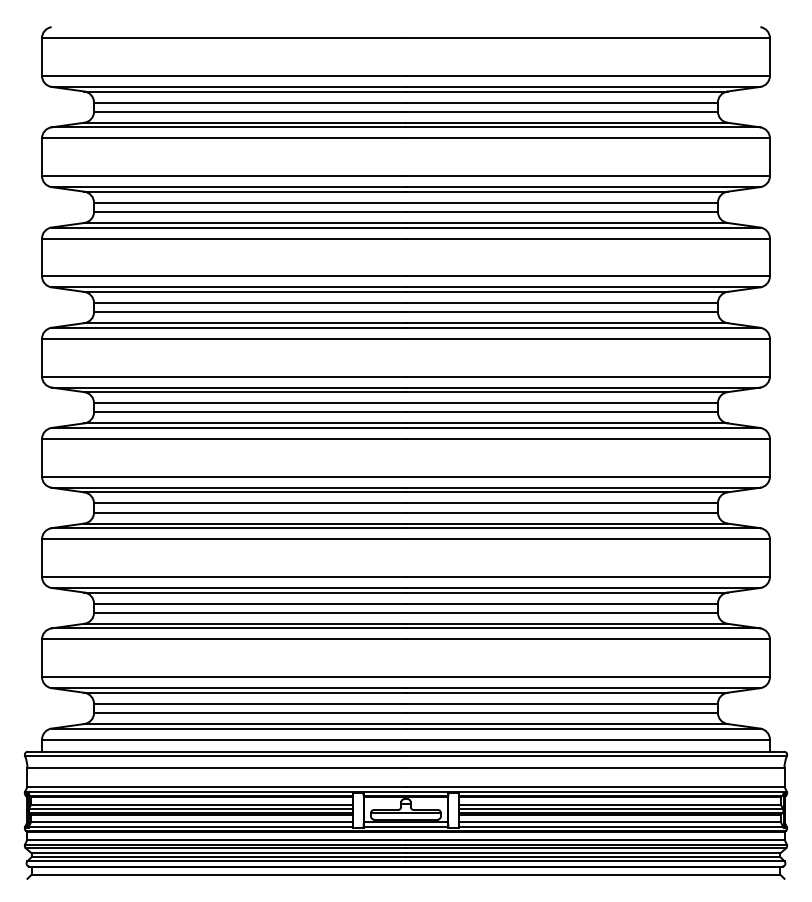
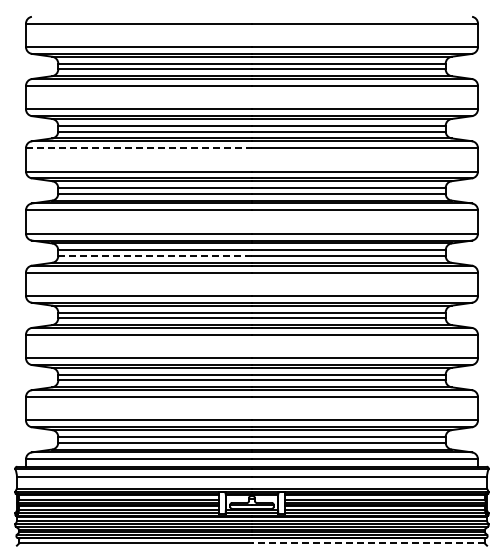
line: (224, 239) -> (139, 148), solid -> dashed
line: (250, 411) -> (155, 255), solid -> dashed
line: (592, 875) -> (367, 543), solid -> dashed

